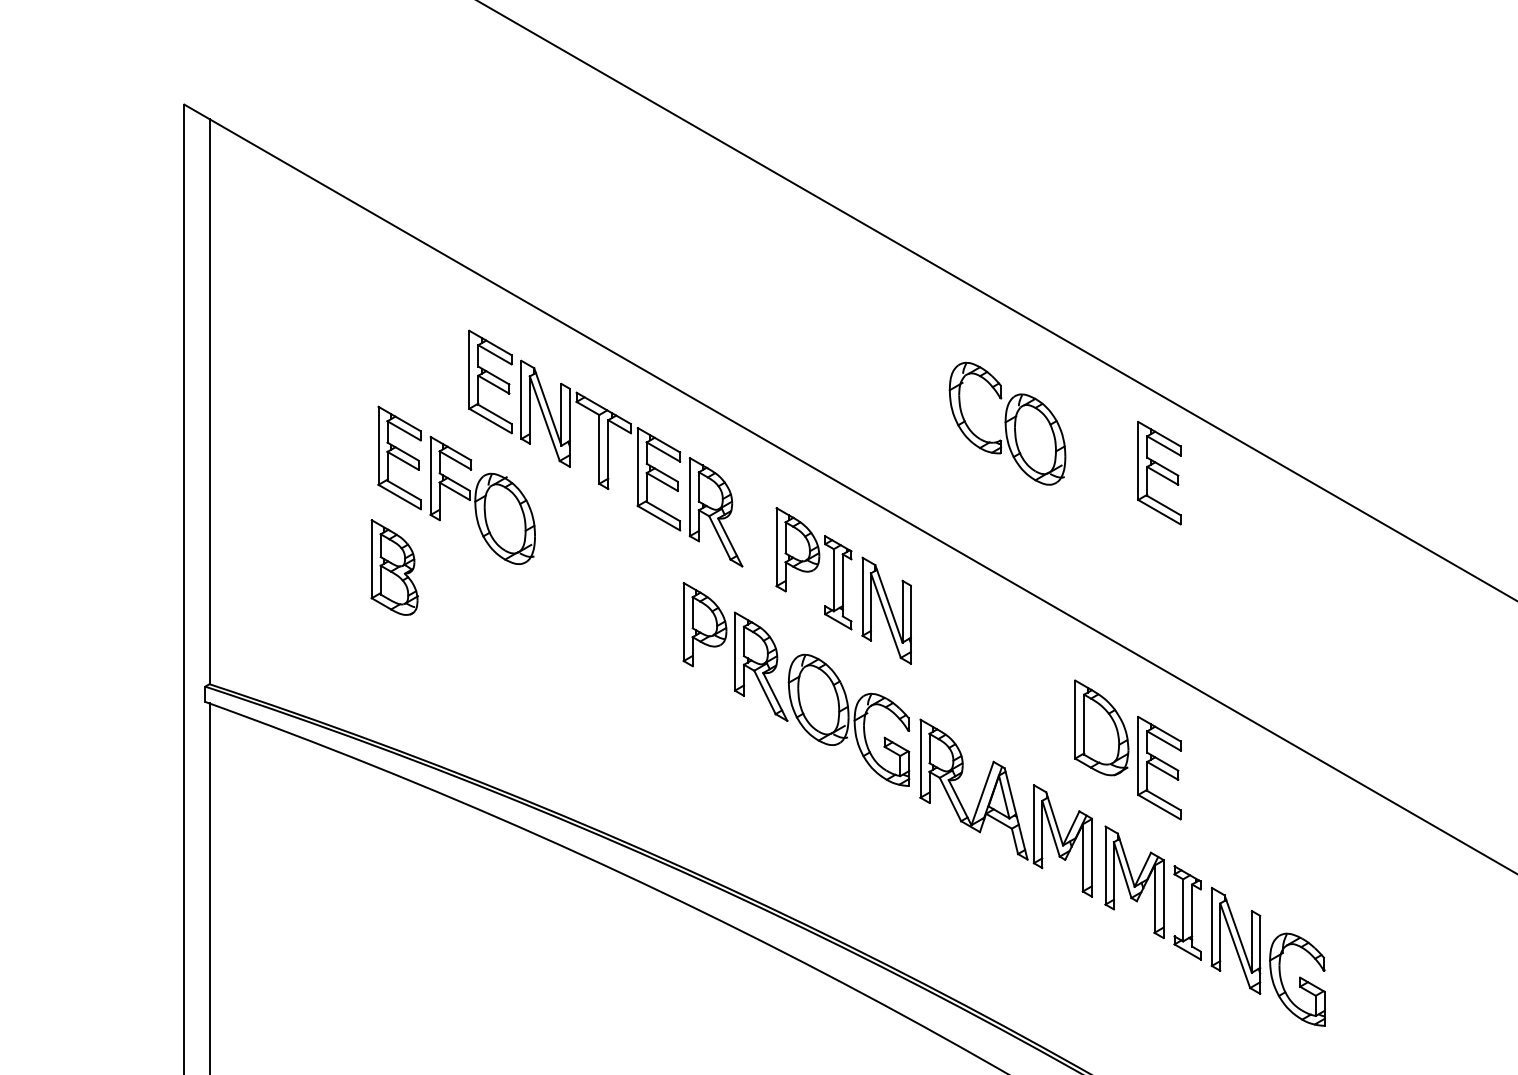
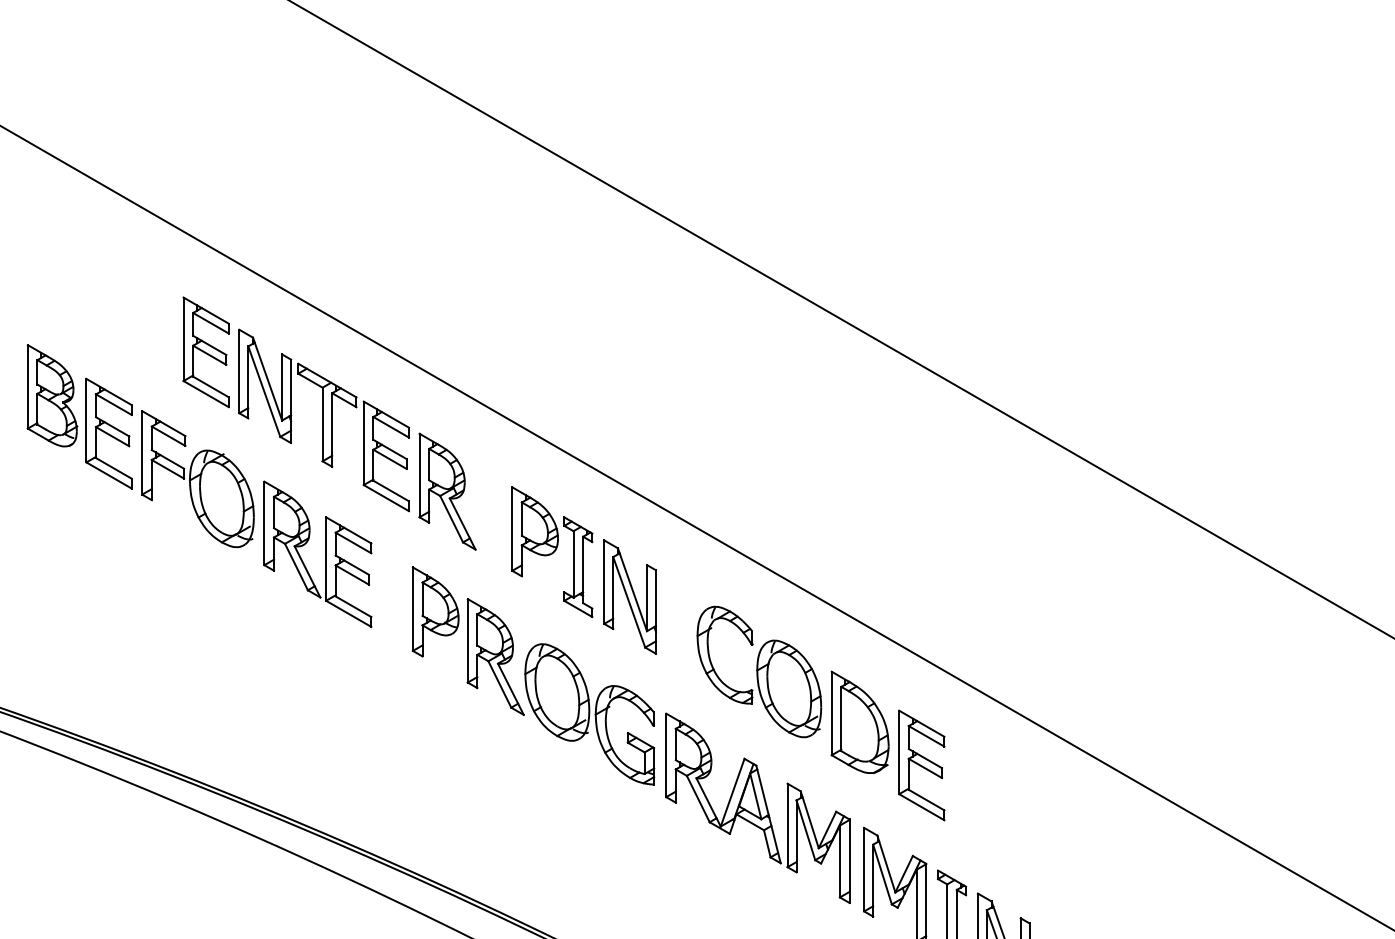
part: (1007, 423) -> (759, 671), moved
part: (1159, 473) -> (921, 450), removed
part: (394, 567) -> (52, 395), moved
part: (602, 570) -> (326, 554), added

